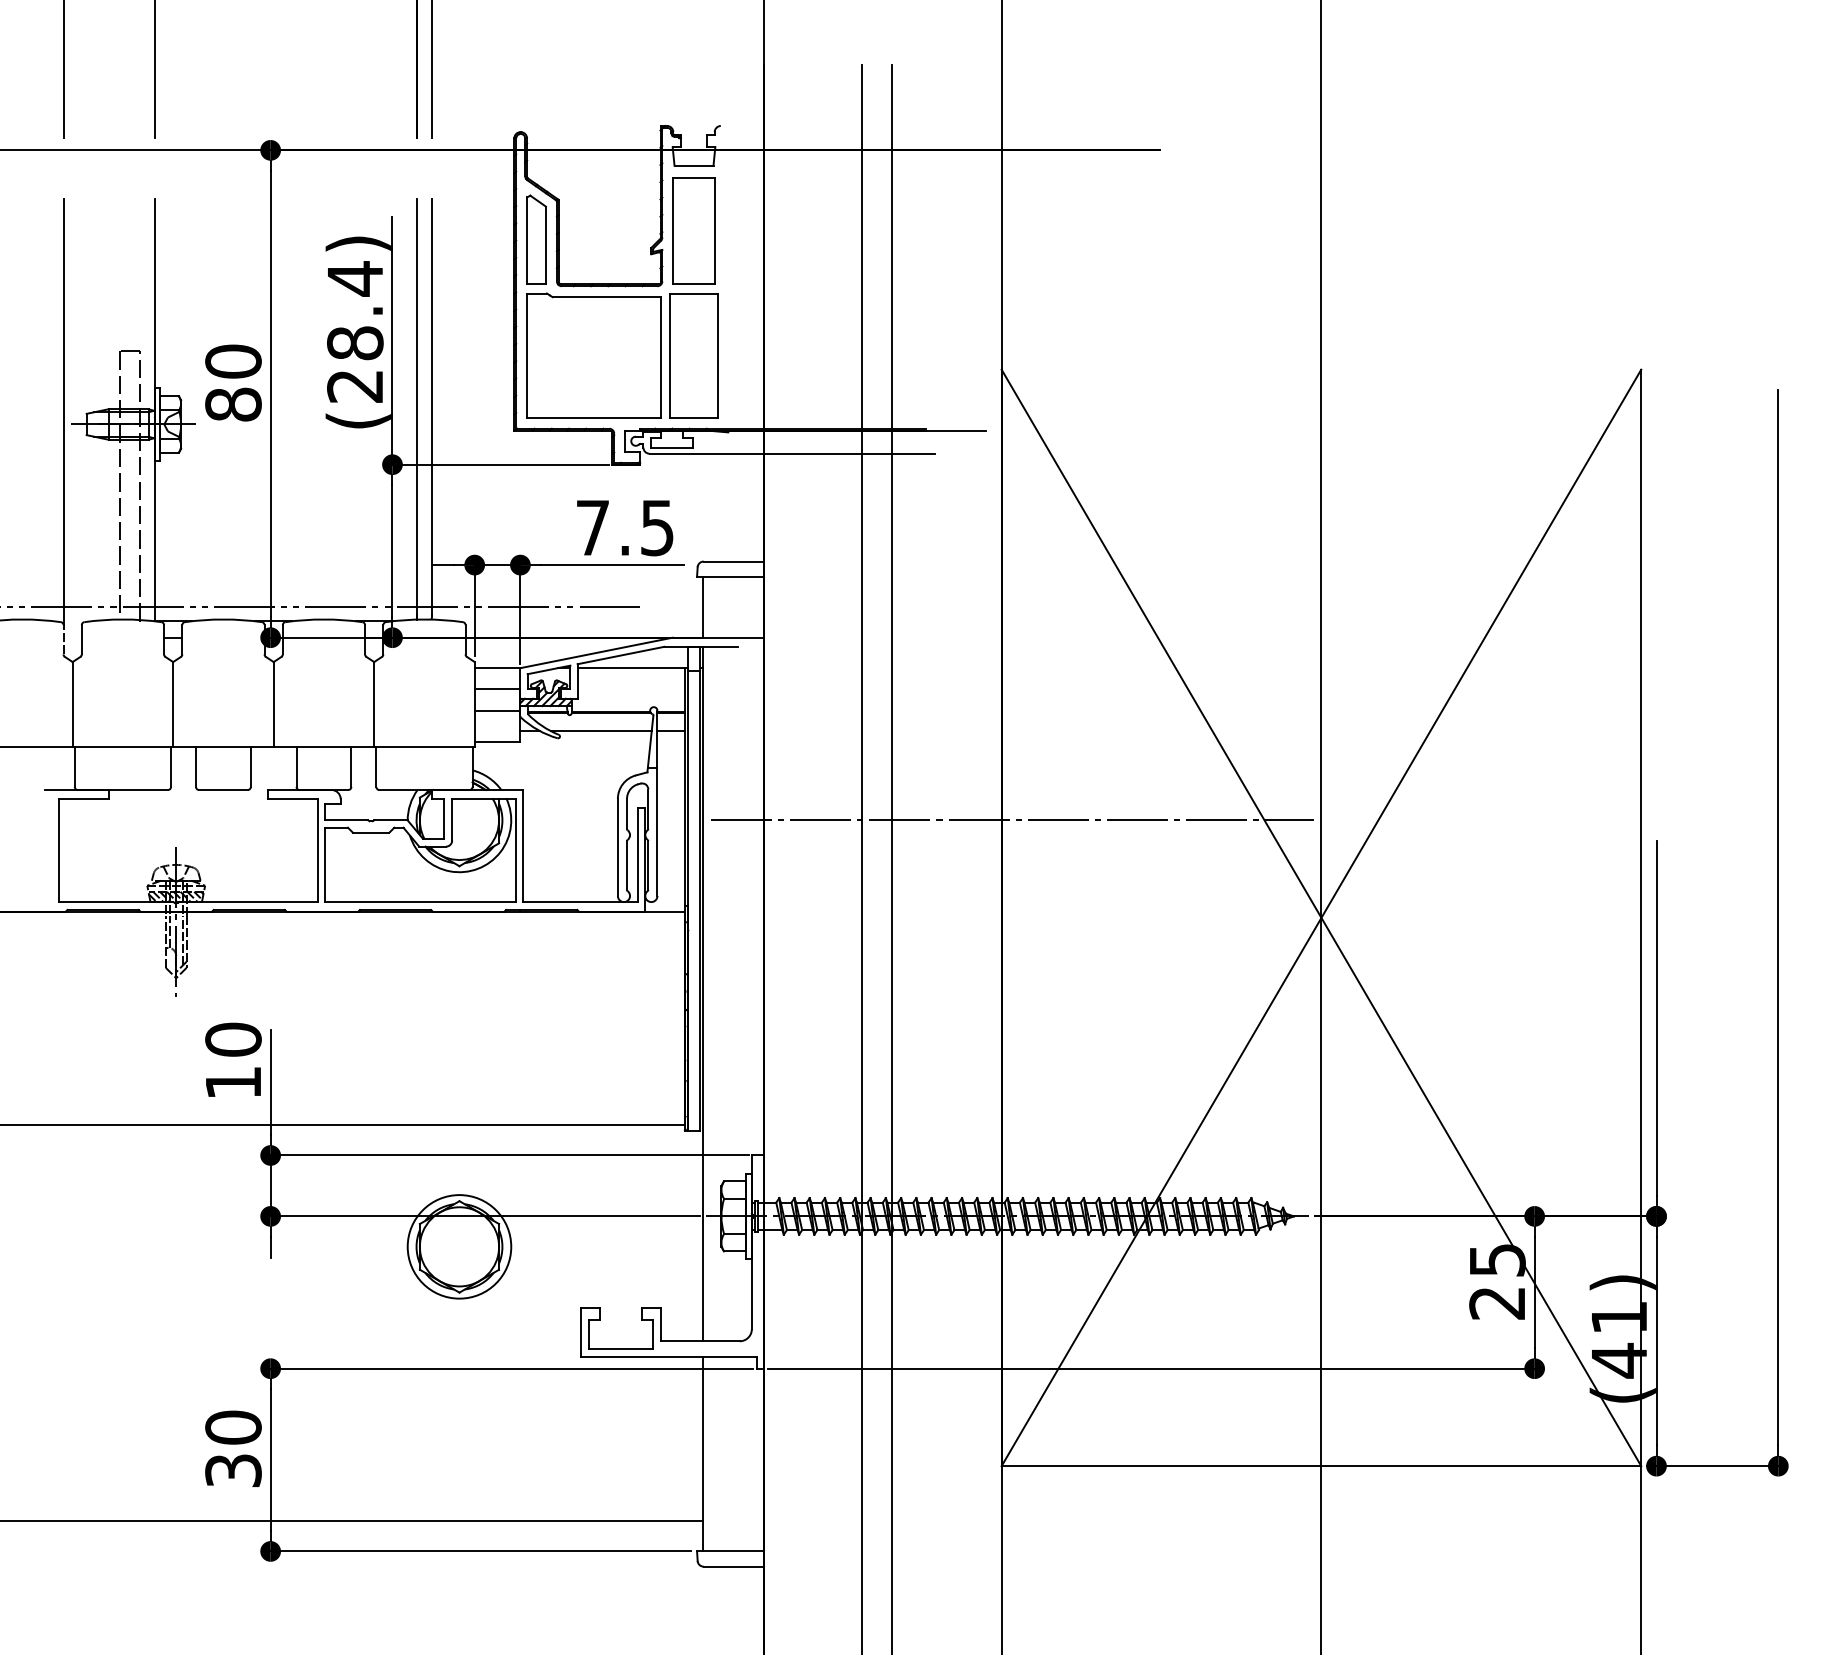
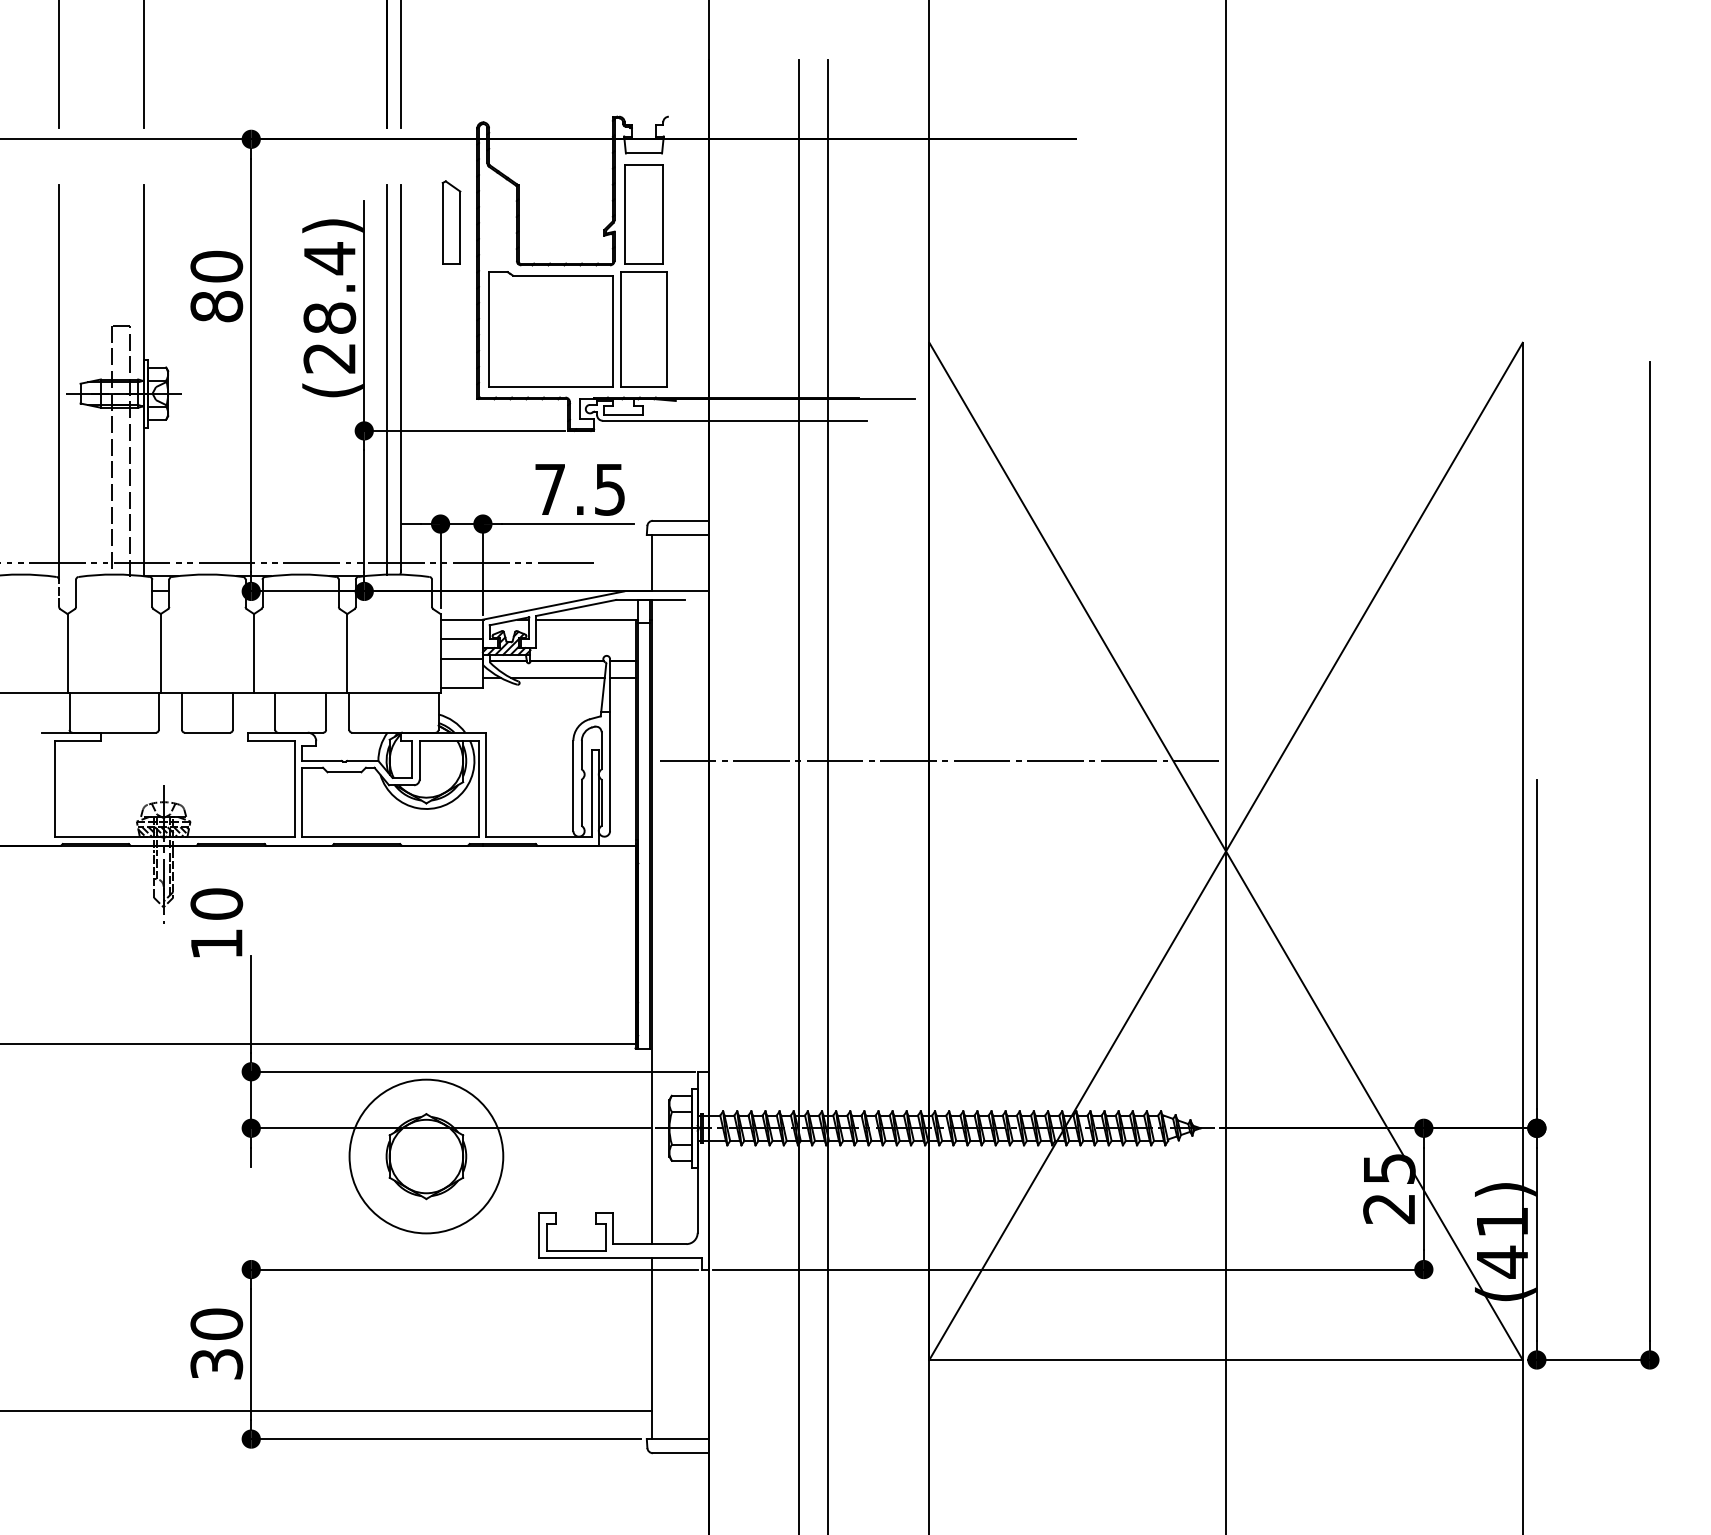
part: (536, 239) -> (451, 222), moved
text: (233, 382) -> (216, 286), moved
text: (233, 1059) -> (216, 922), moved
circle: (459, 1246) -> (426, 1156), size x1.6

